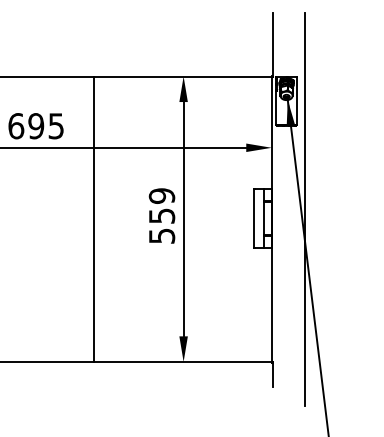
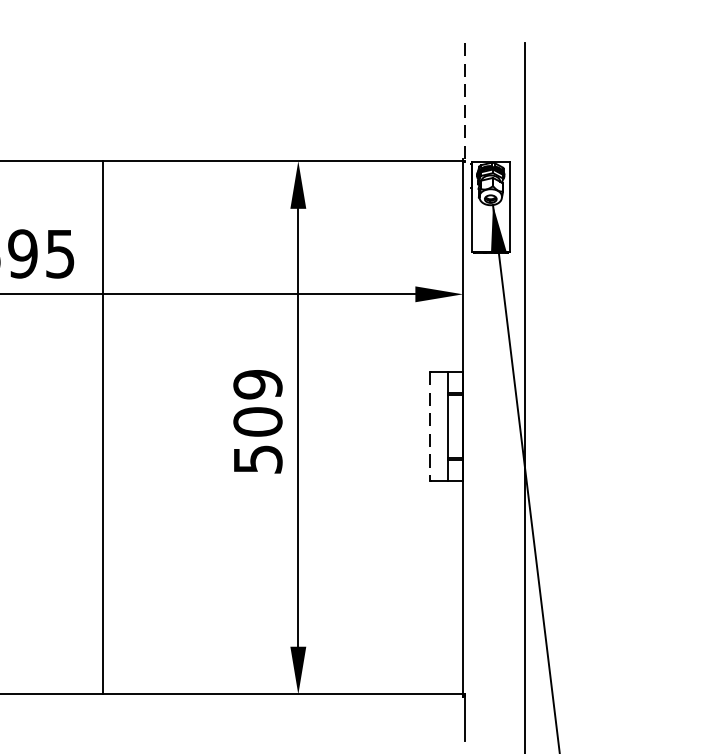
line: (272, 45) -> (464, 103), solid -> dashed
text: (161, 215) -> (256, 420), 559 -> 509
line: (93, 218) -> (101, 426), moved
line: (253, 219) -> (428, 428), solid -> dashed

